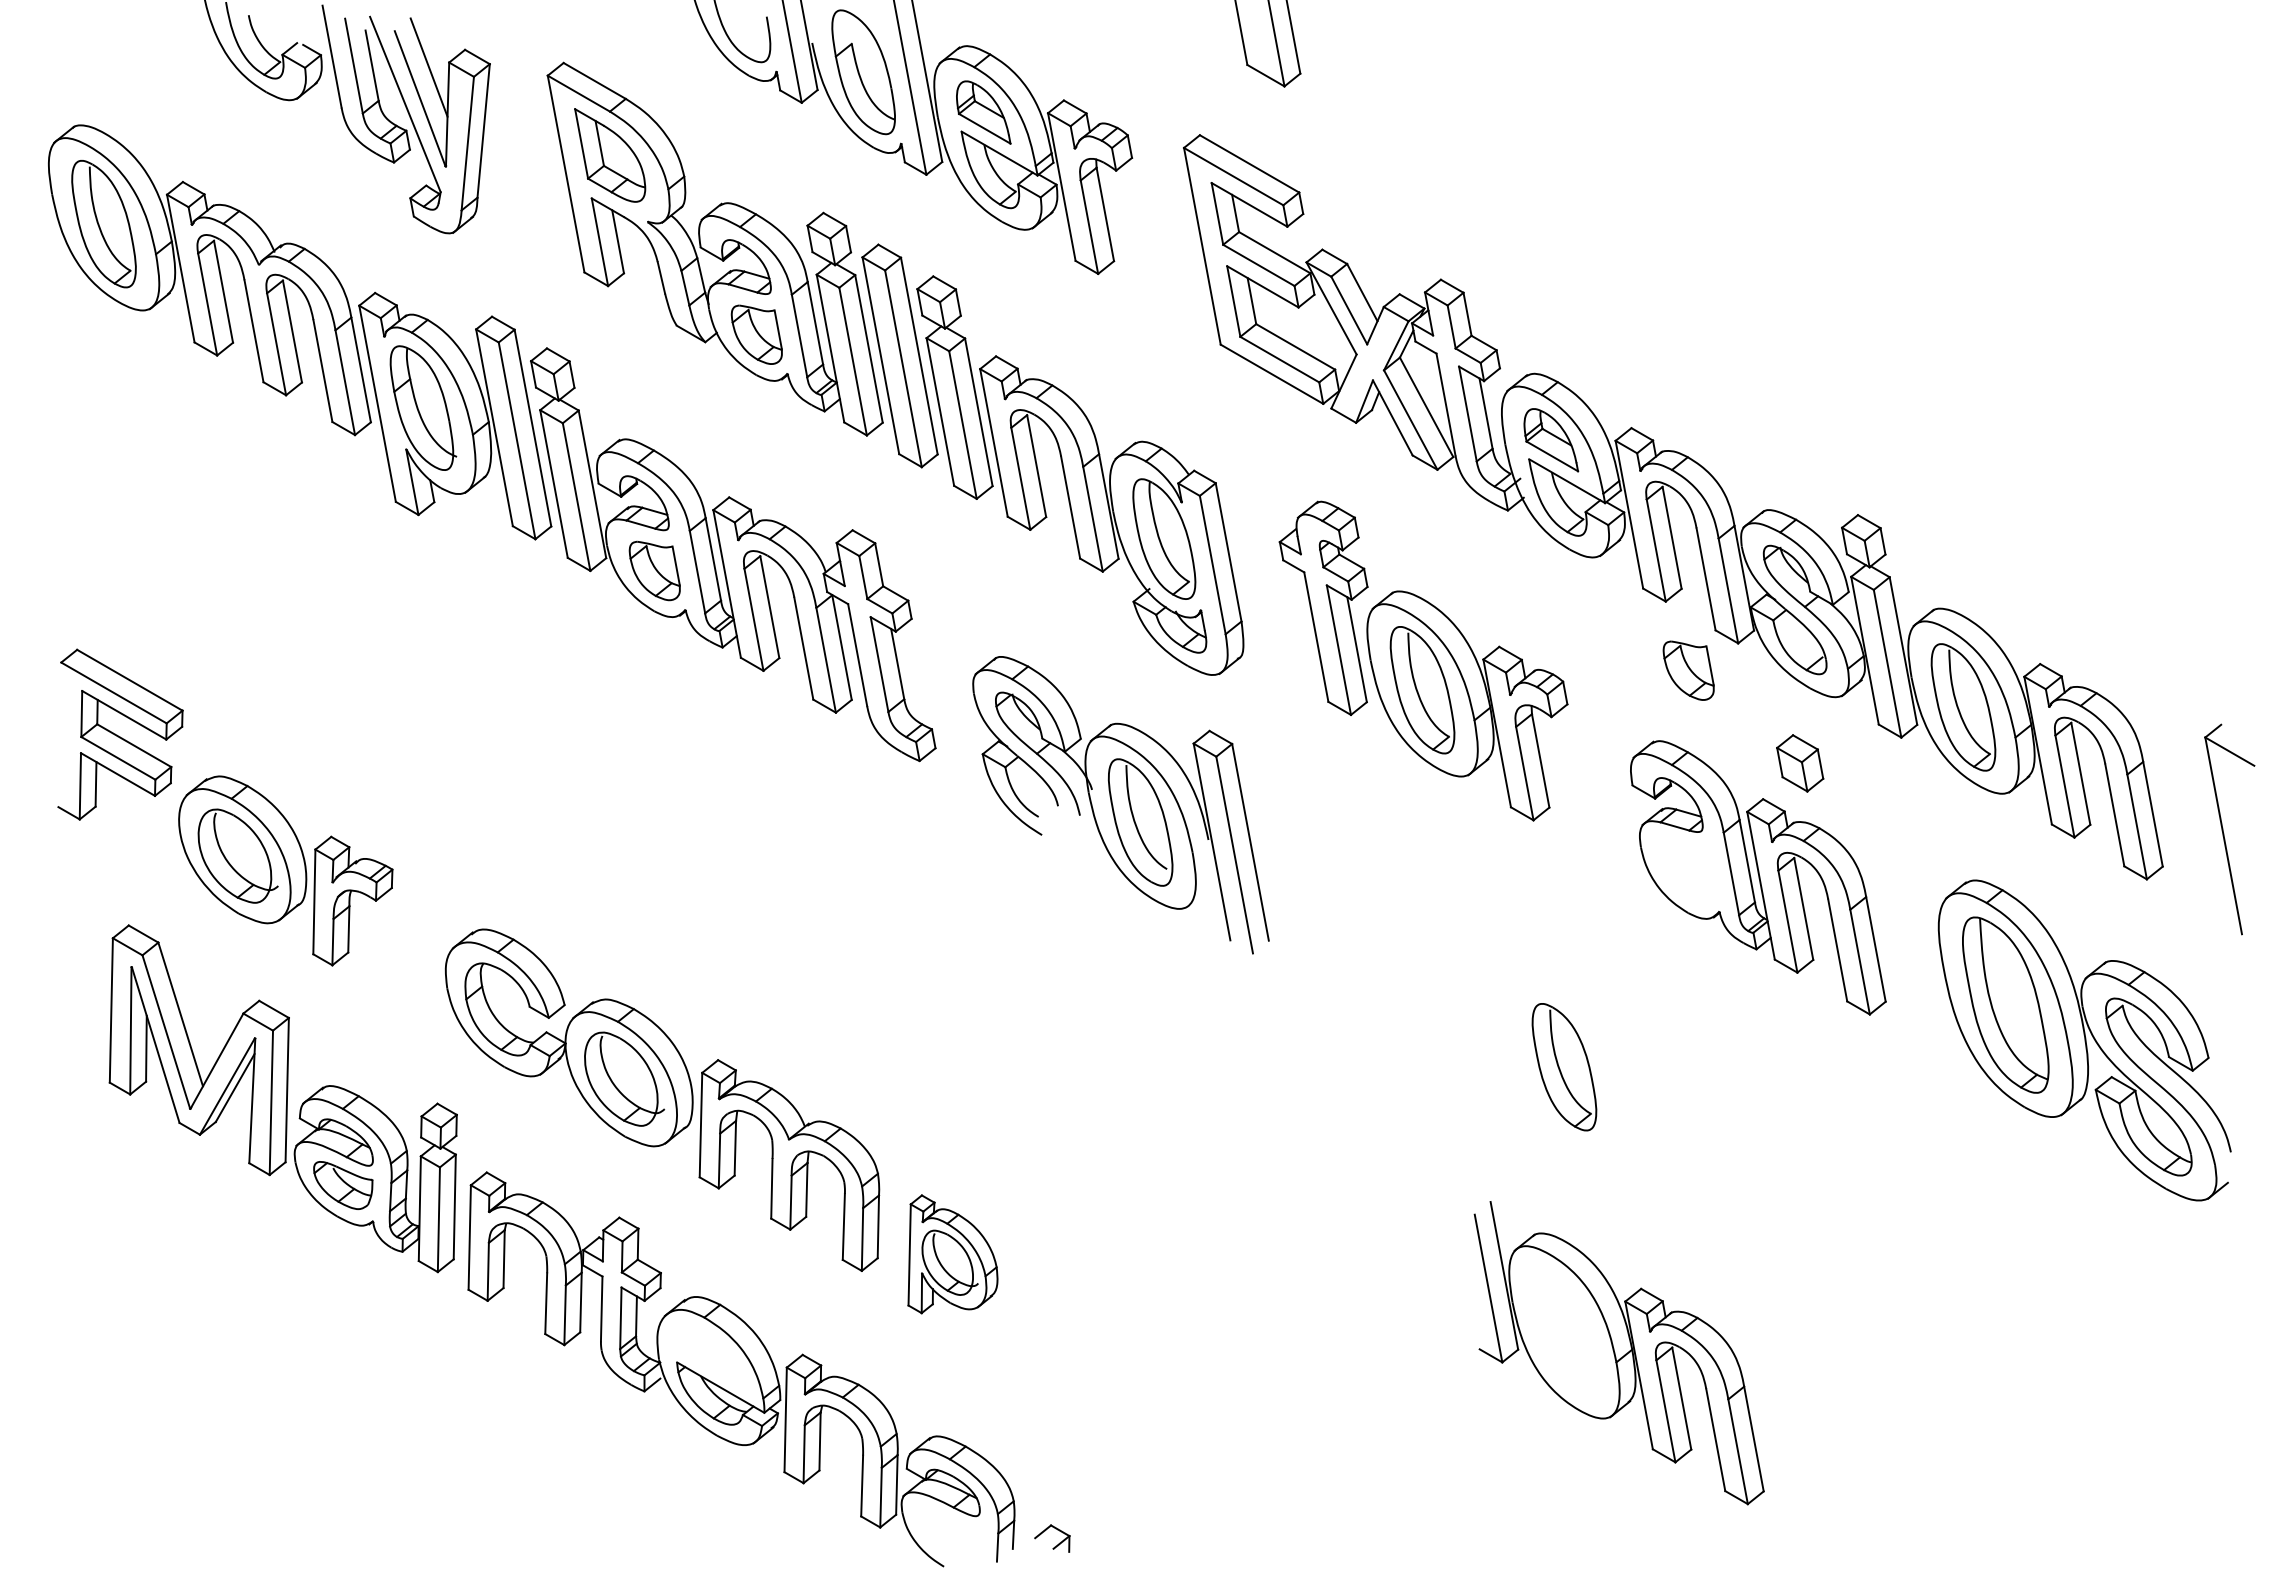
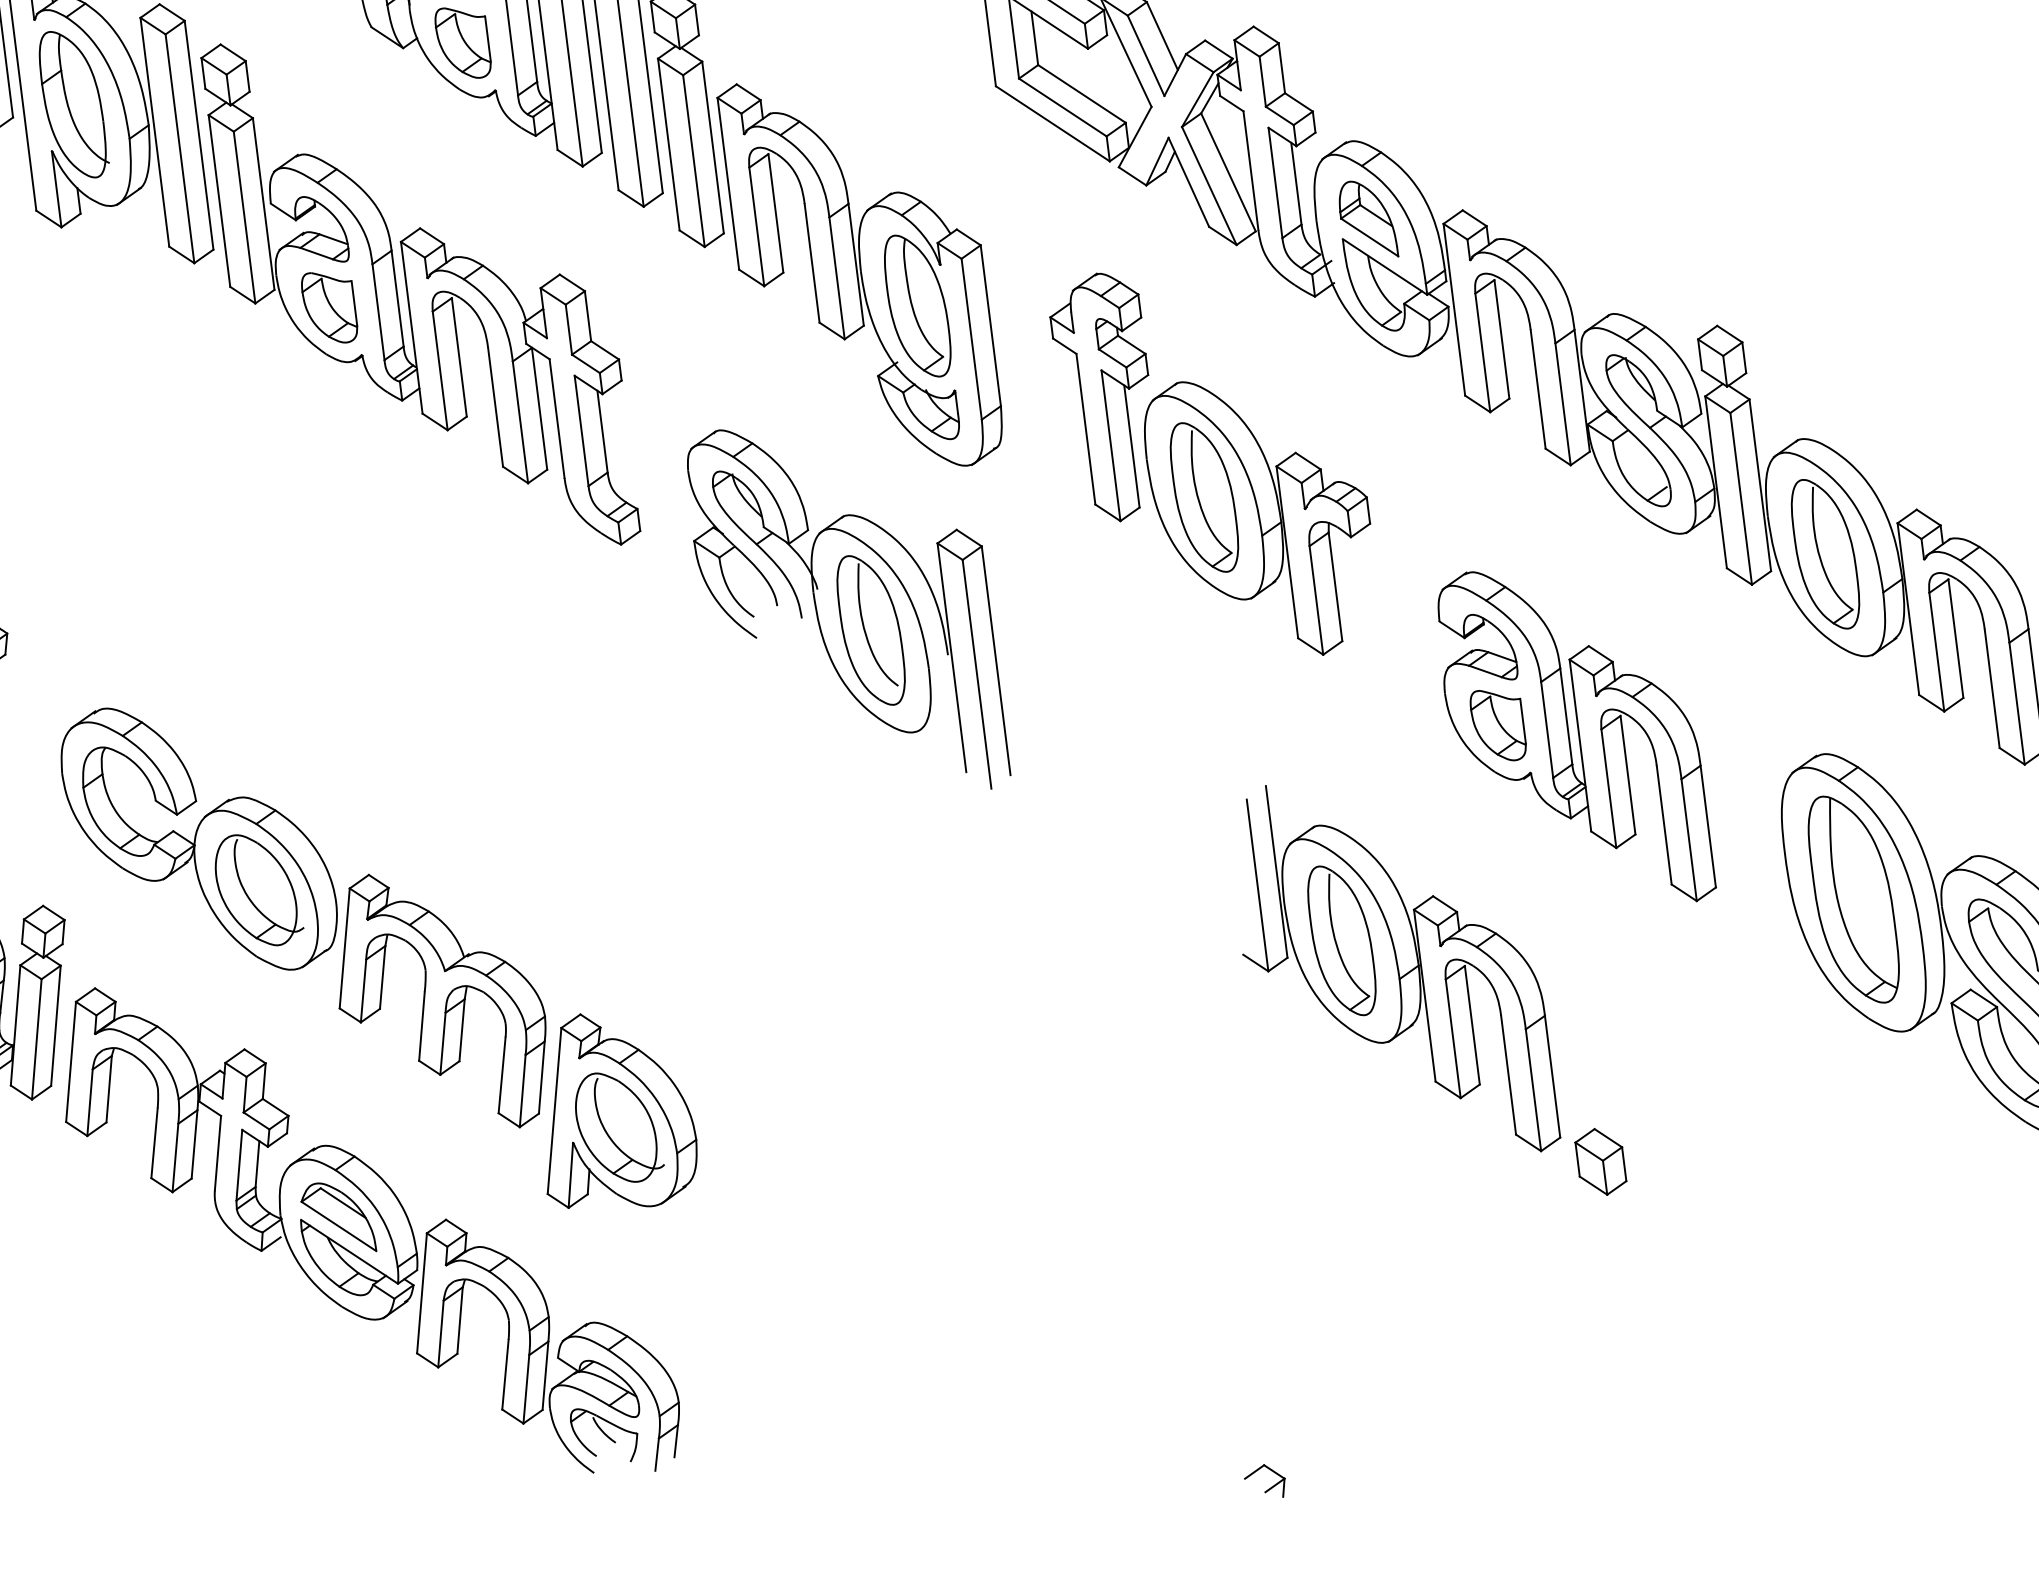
part: (1688, 670) -> (1497, 725), moved
part: (1800, 763) -> (1601, 1162), moved
part: (952, 1254) -> (625, 1114), size x1.43
part: (1618, 1353) -> (1402, 969), moved
part: (709, 1357) -> (338, 1216), added
part: (950, 1533) -> (603, 1435), added
part: (1058, 1543) -> (1271, 1486), moved

